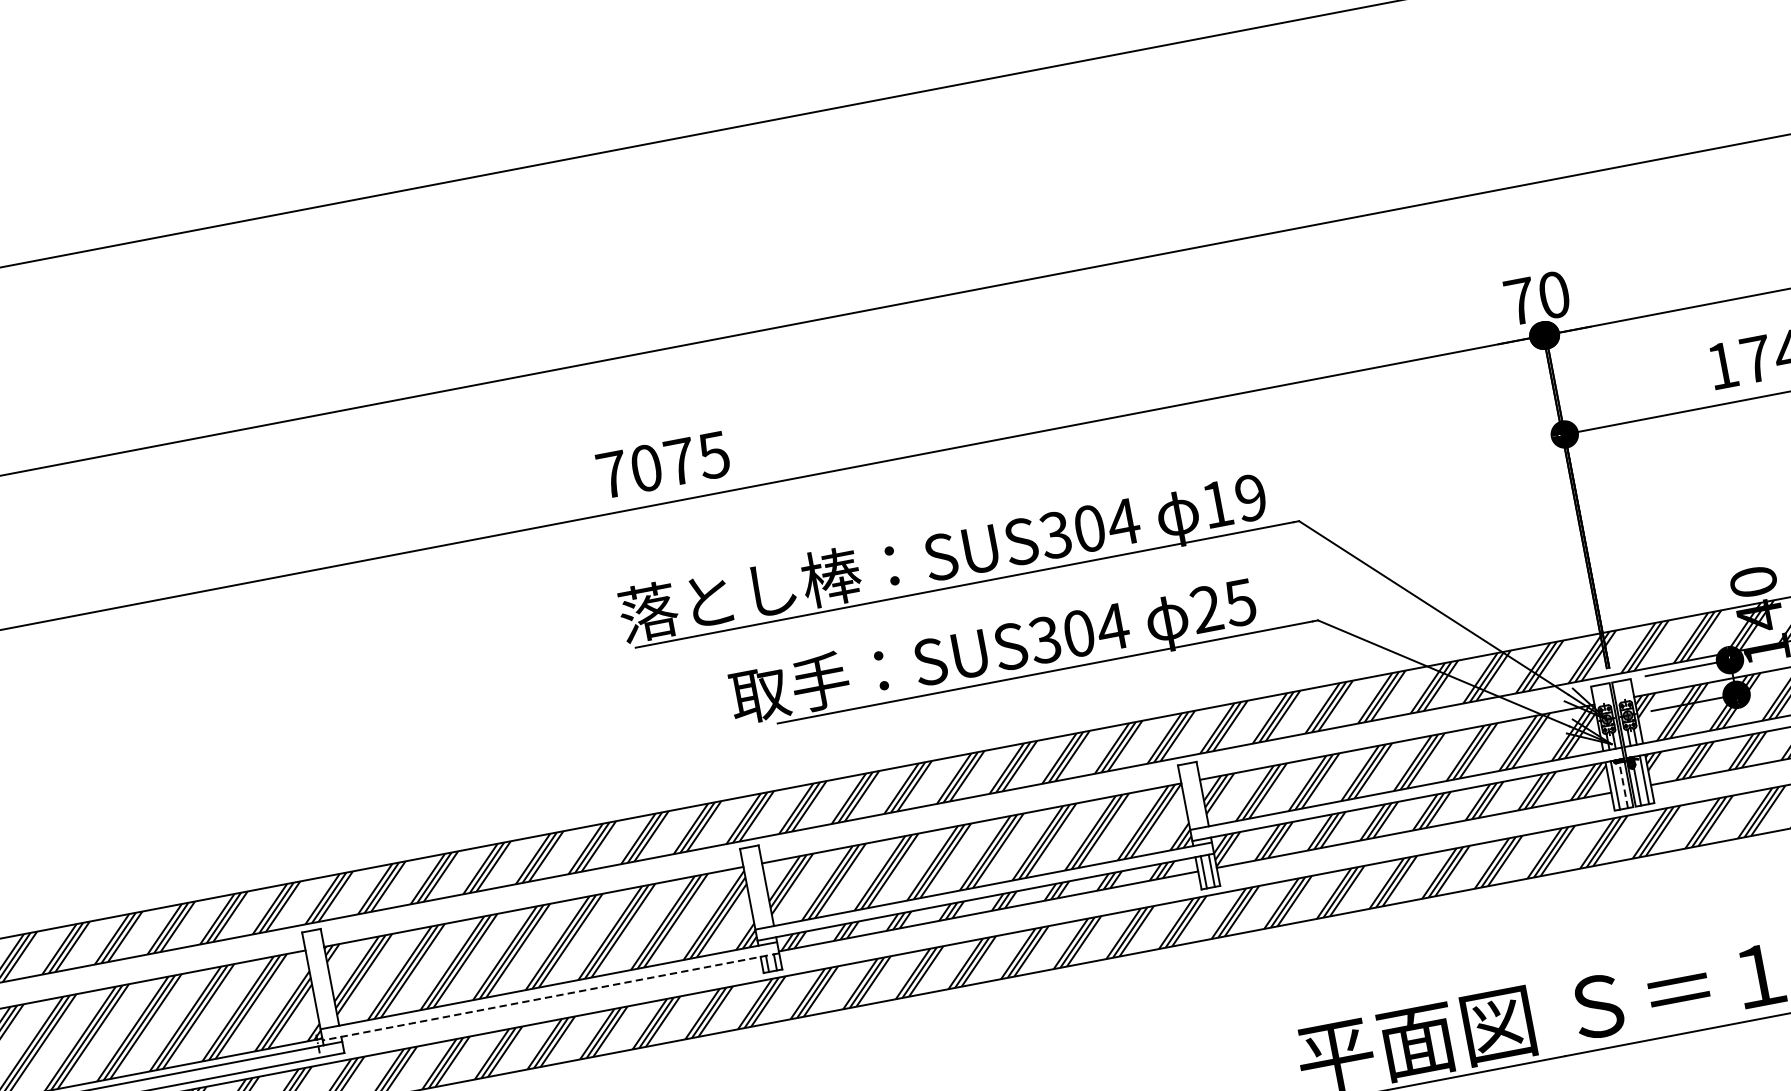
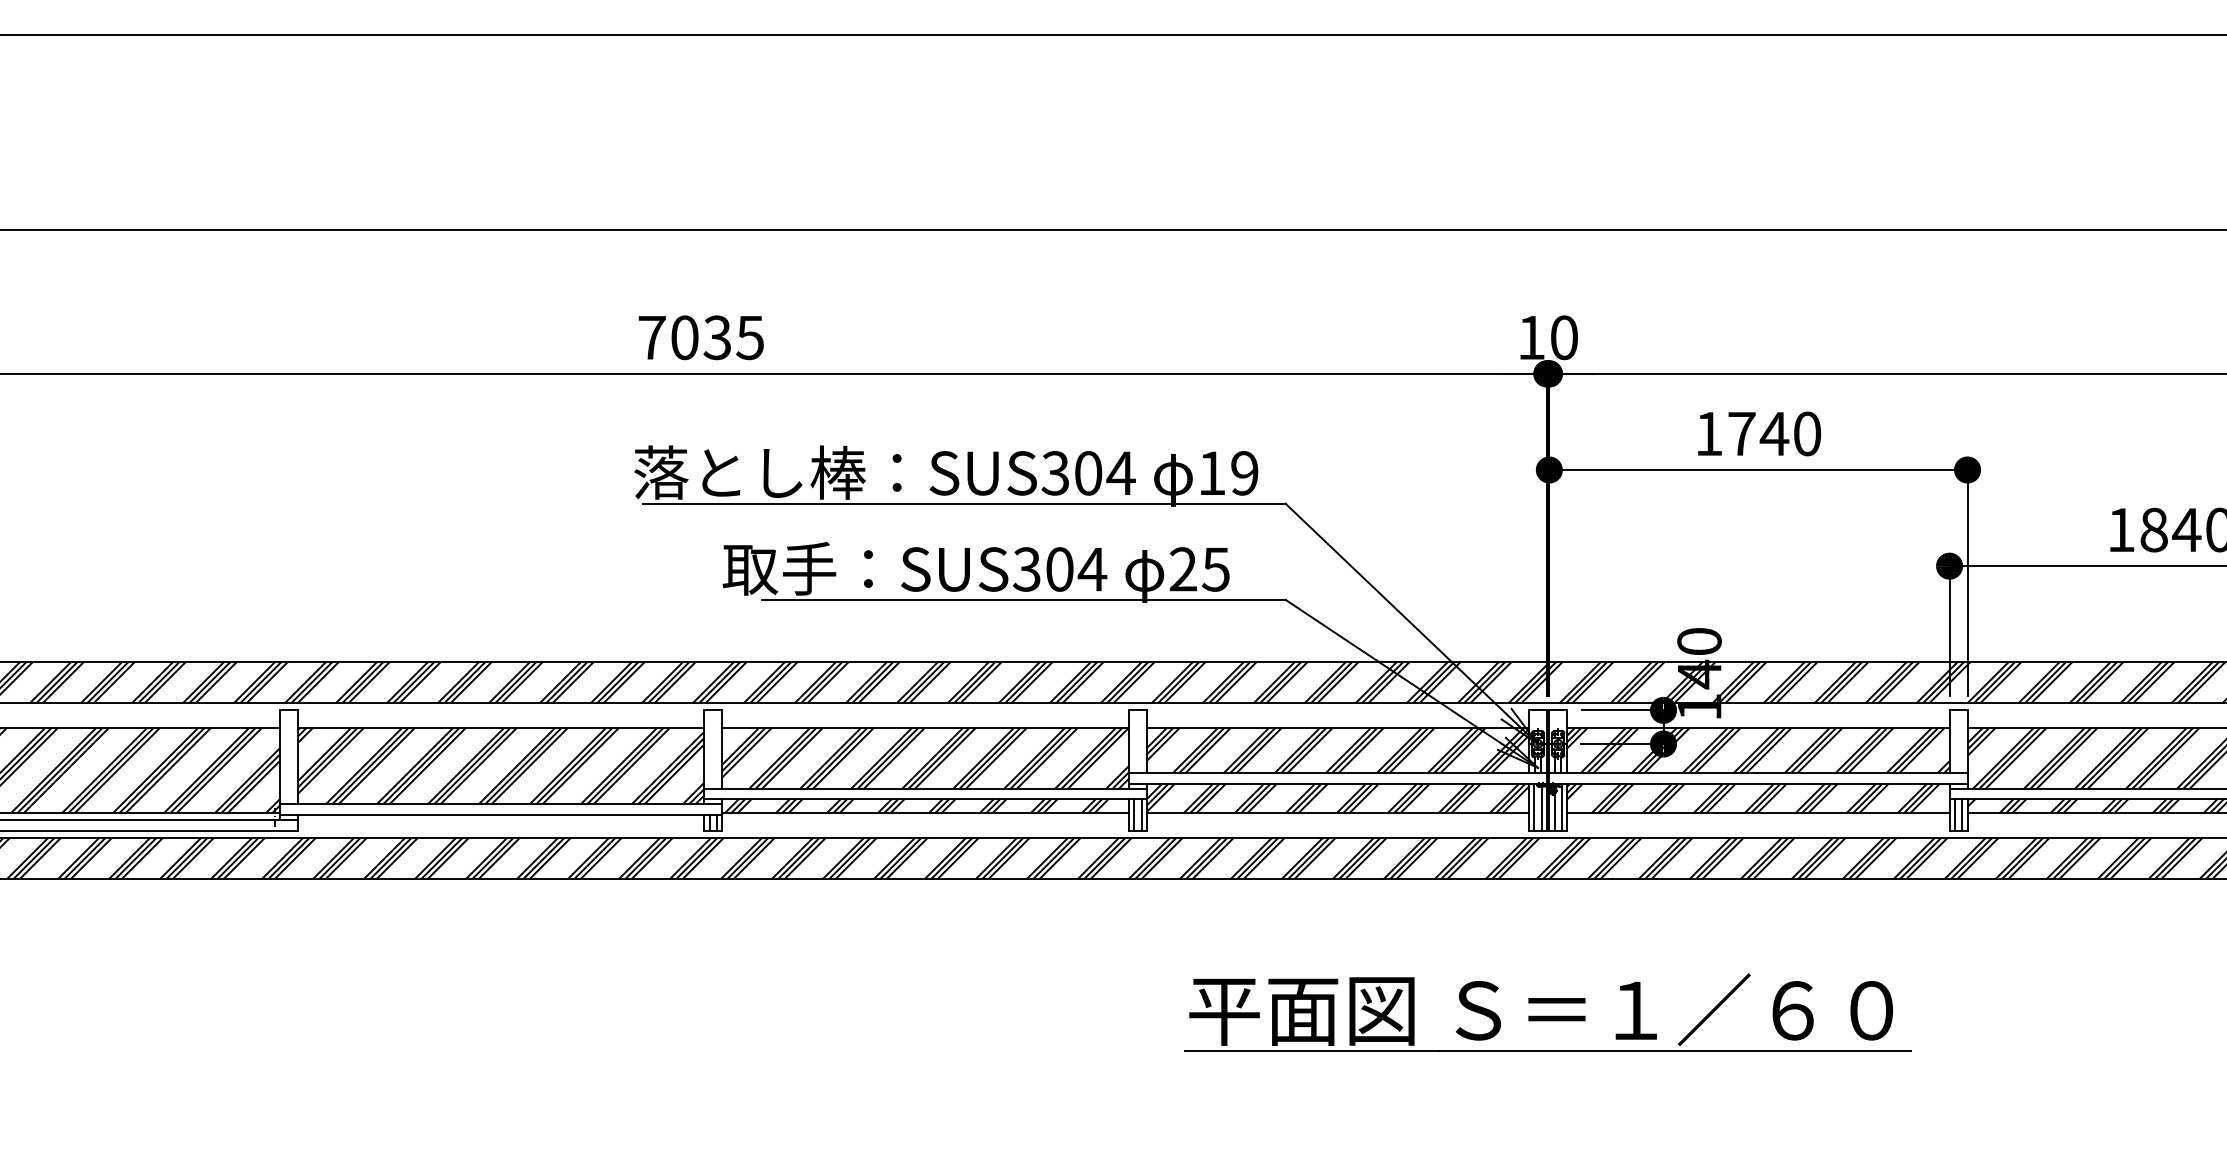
text: (1520, 301) -> (1531, 337), 70 -> 10
text: (680, 461) -> (717, 337), 7075 -> 7035
line: (1623, 785) -> (1541, 808), dashed -> solid
line: (550, 996) -> (500, 814), dashed -> solid

